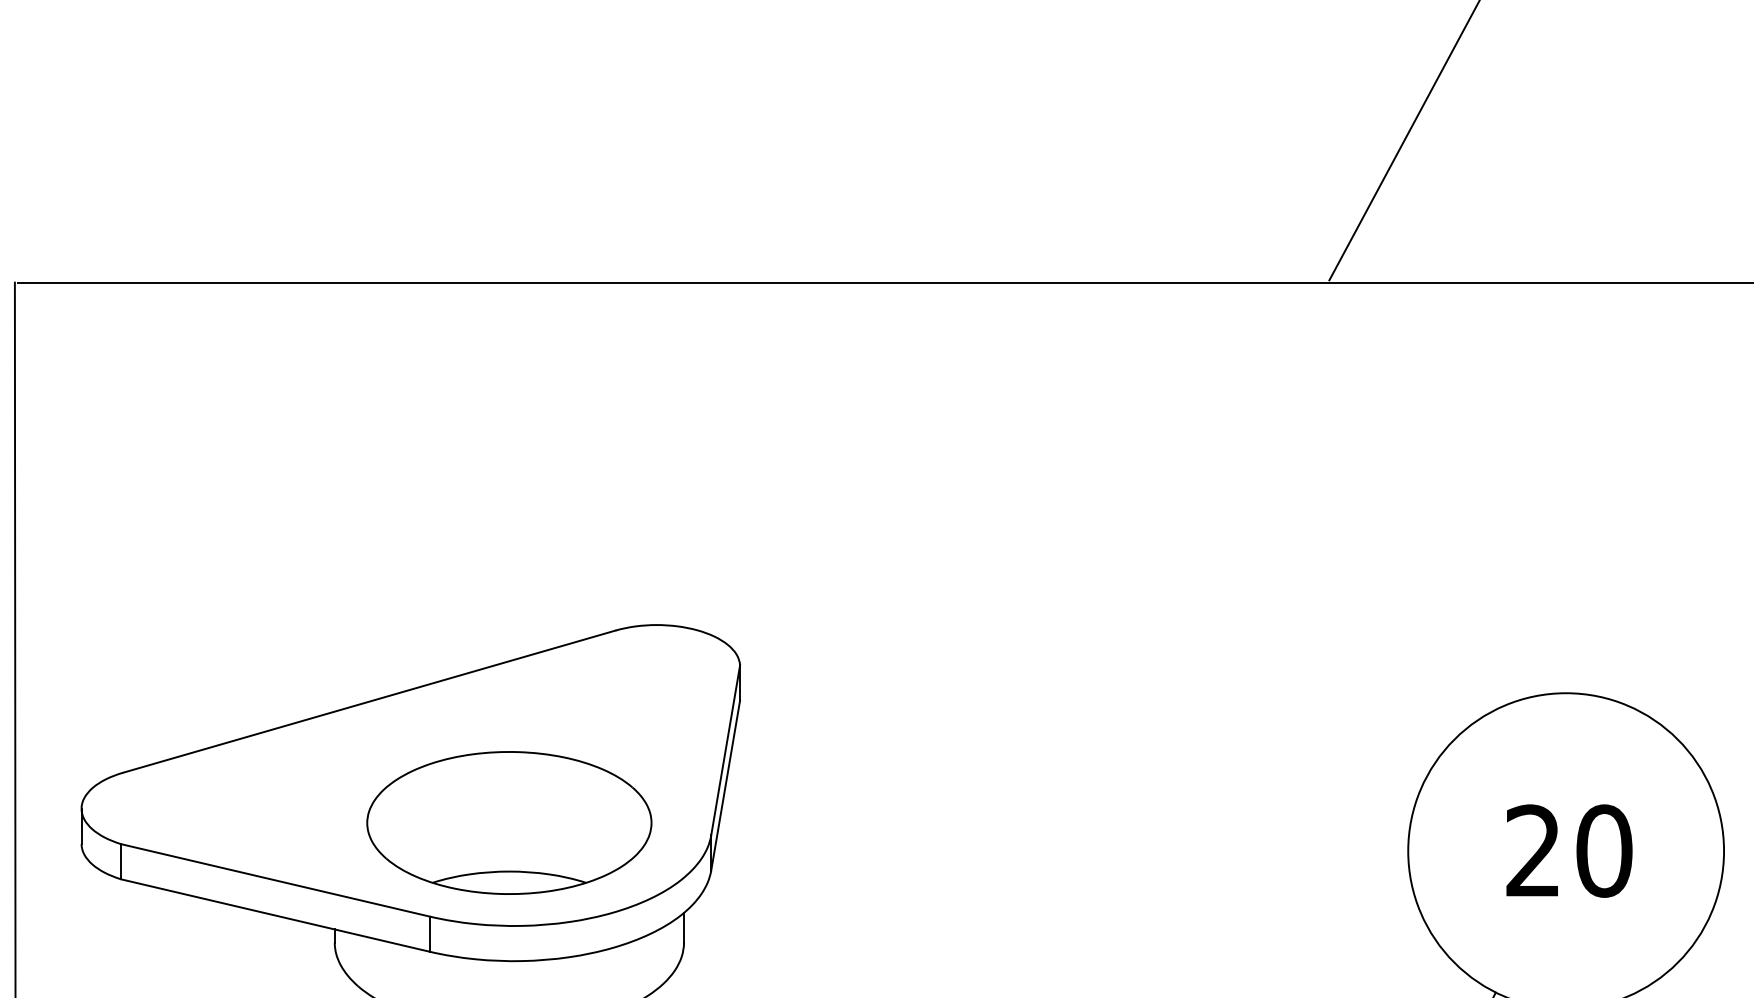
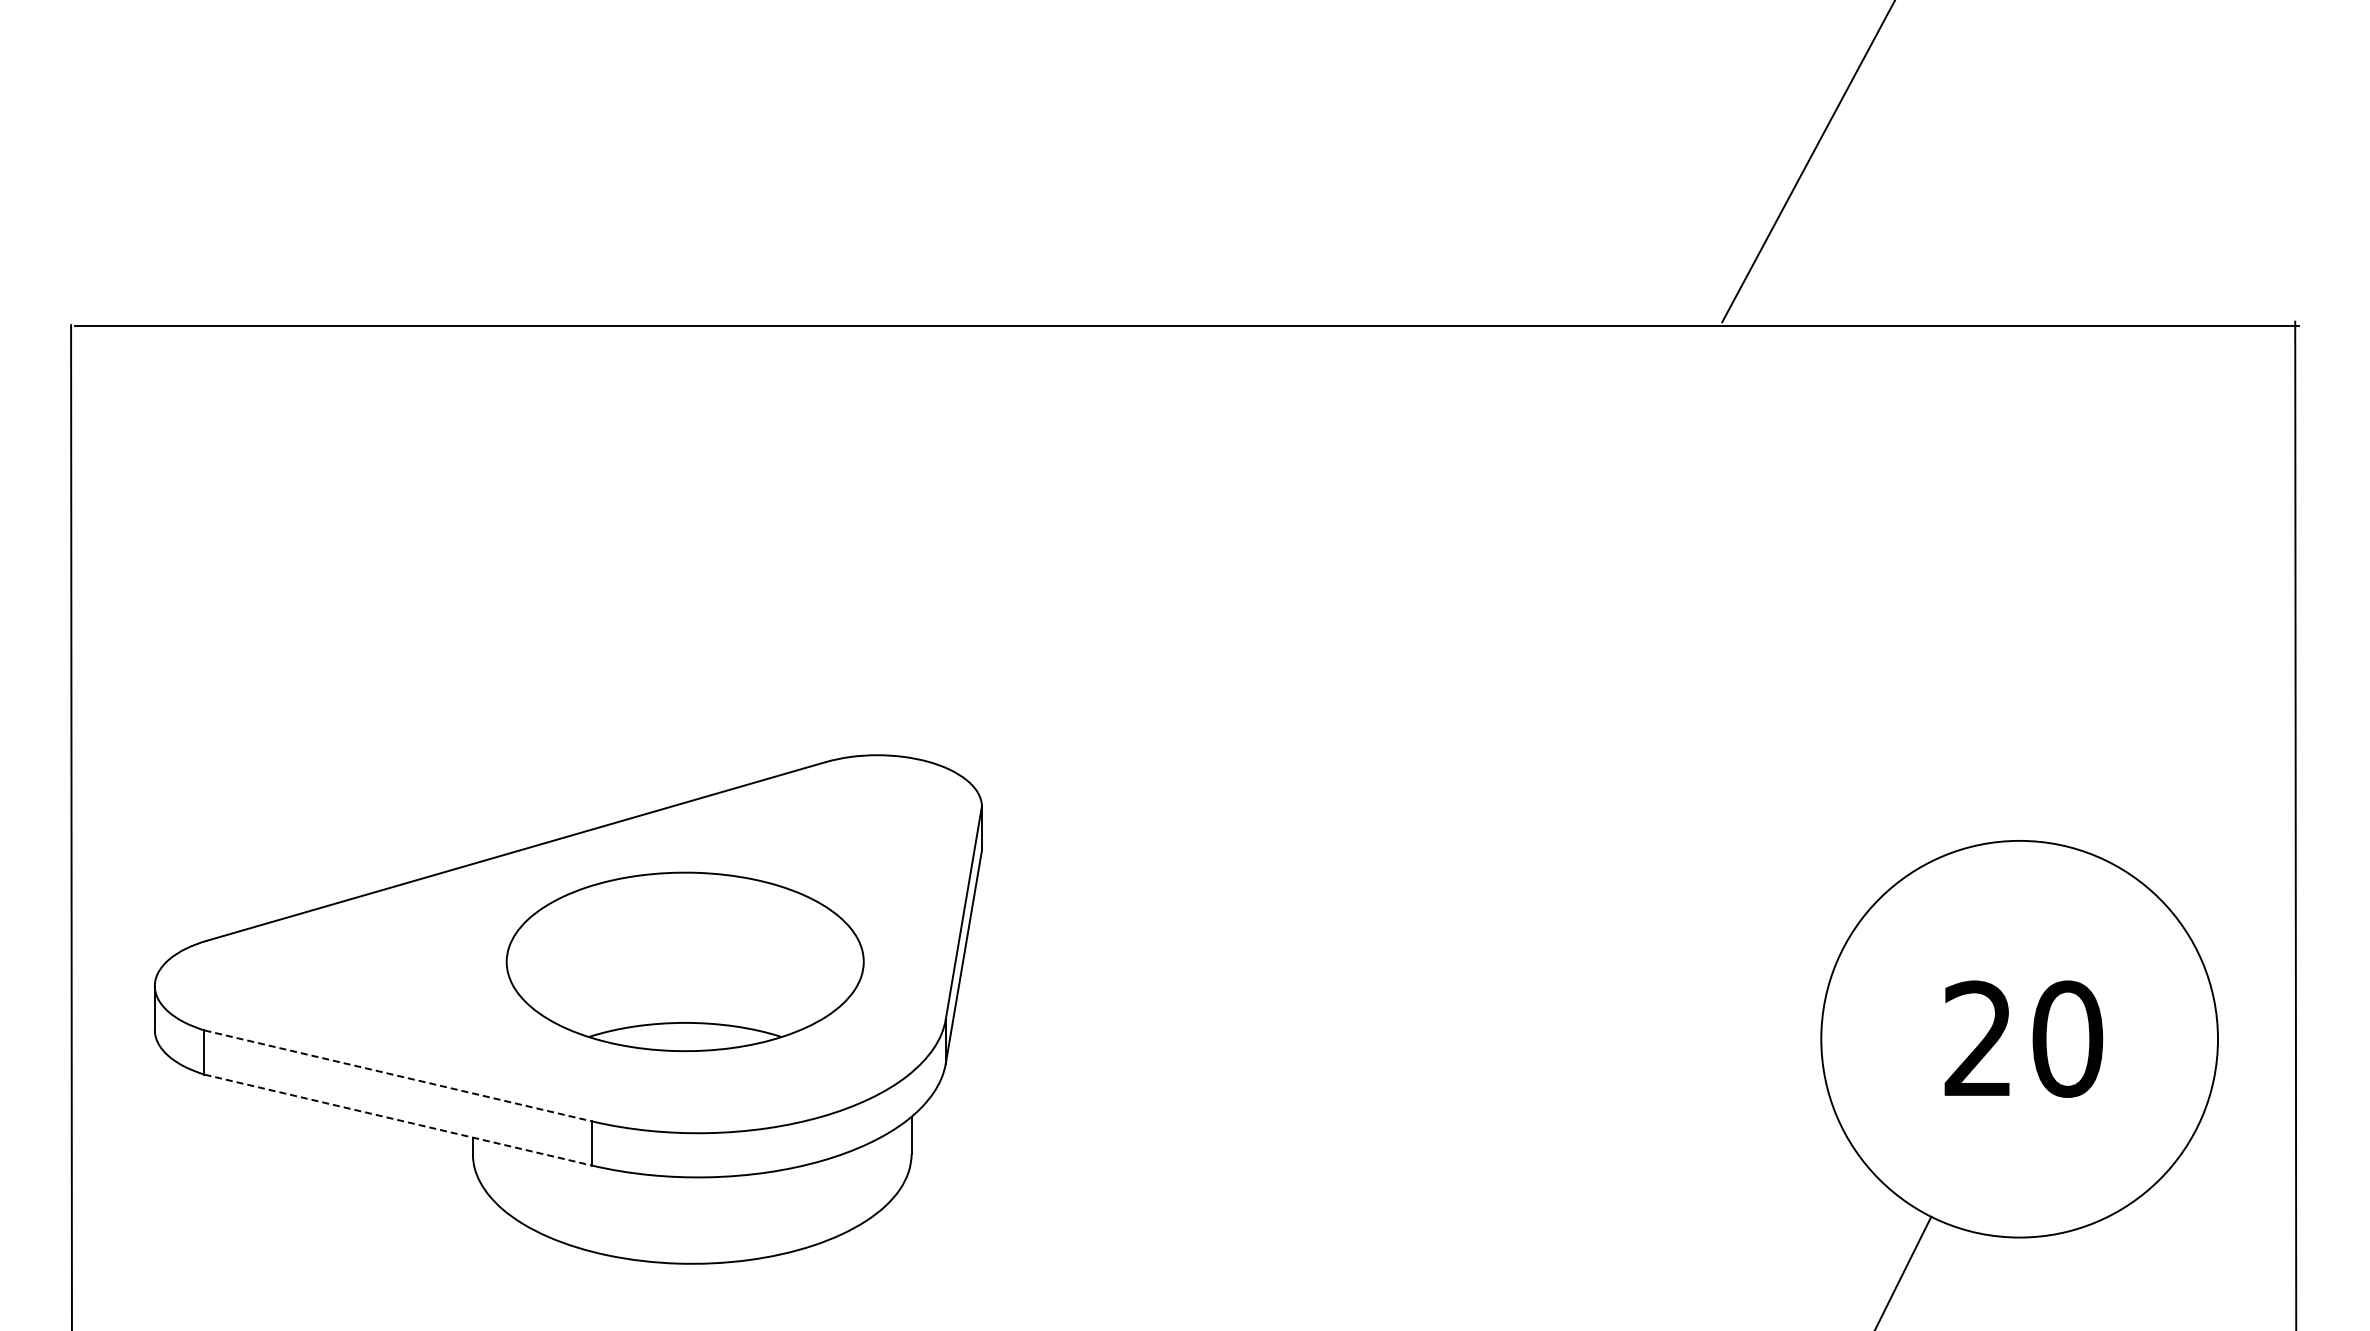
part: (508, 822) -> (684, 961), moved
line: (275, 880) -> (398, 1076), solid -> dashed
line: (275, 915) -> (398, 1120), solid -> dashed

